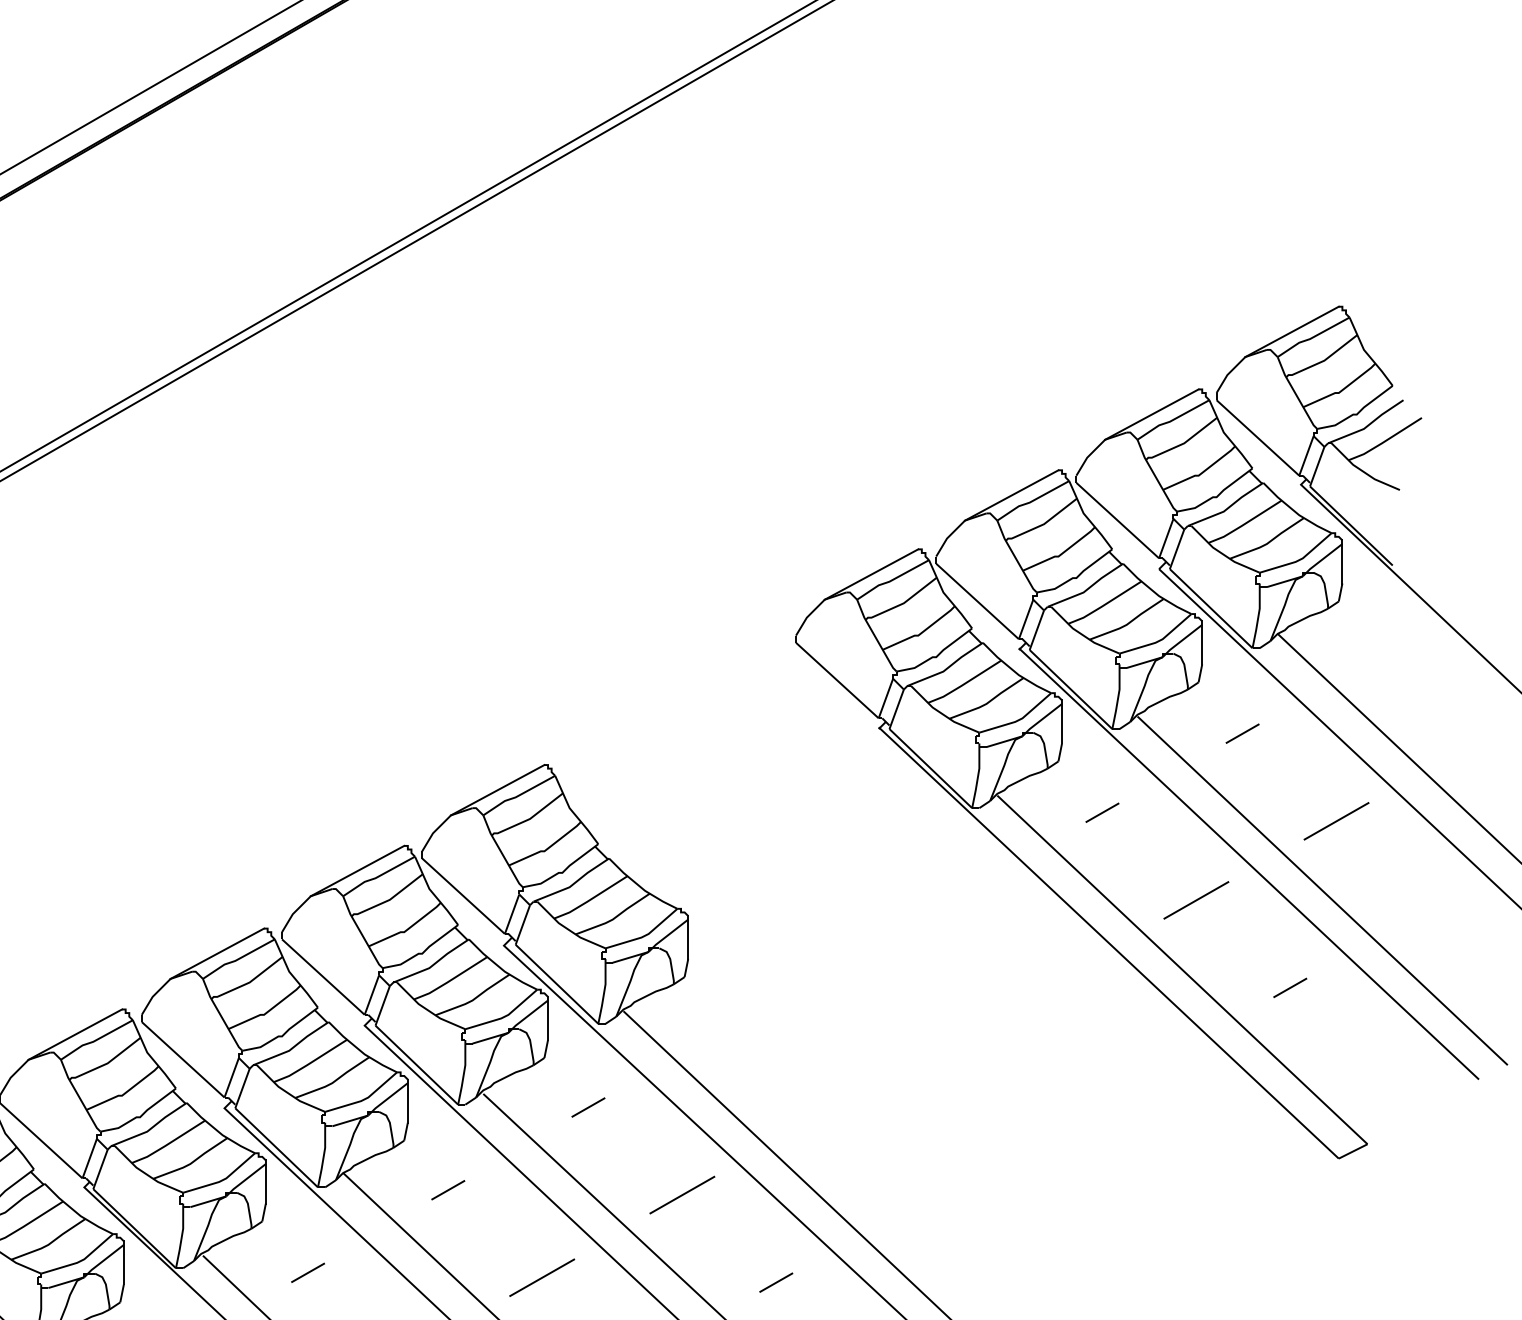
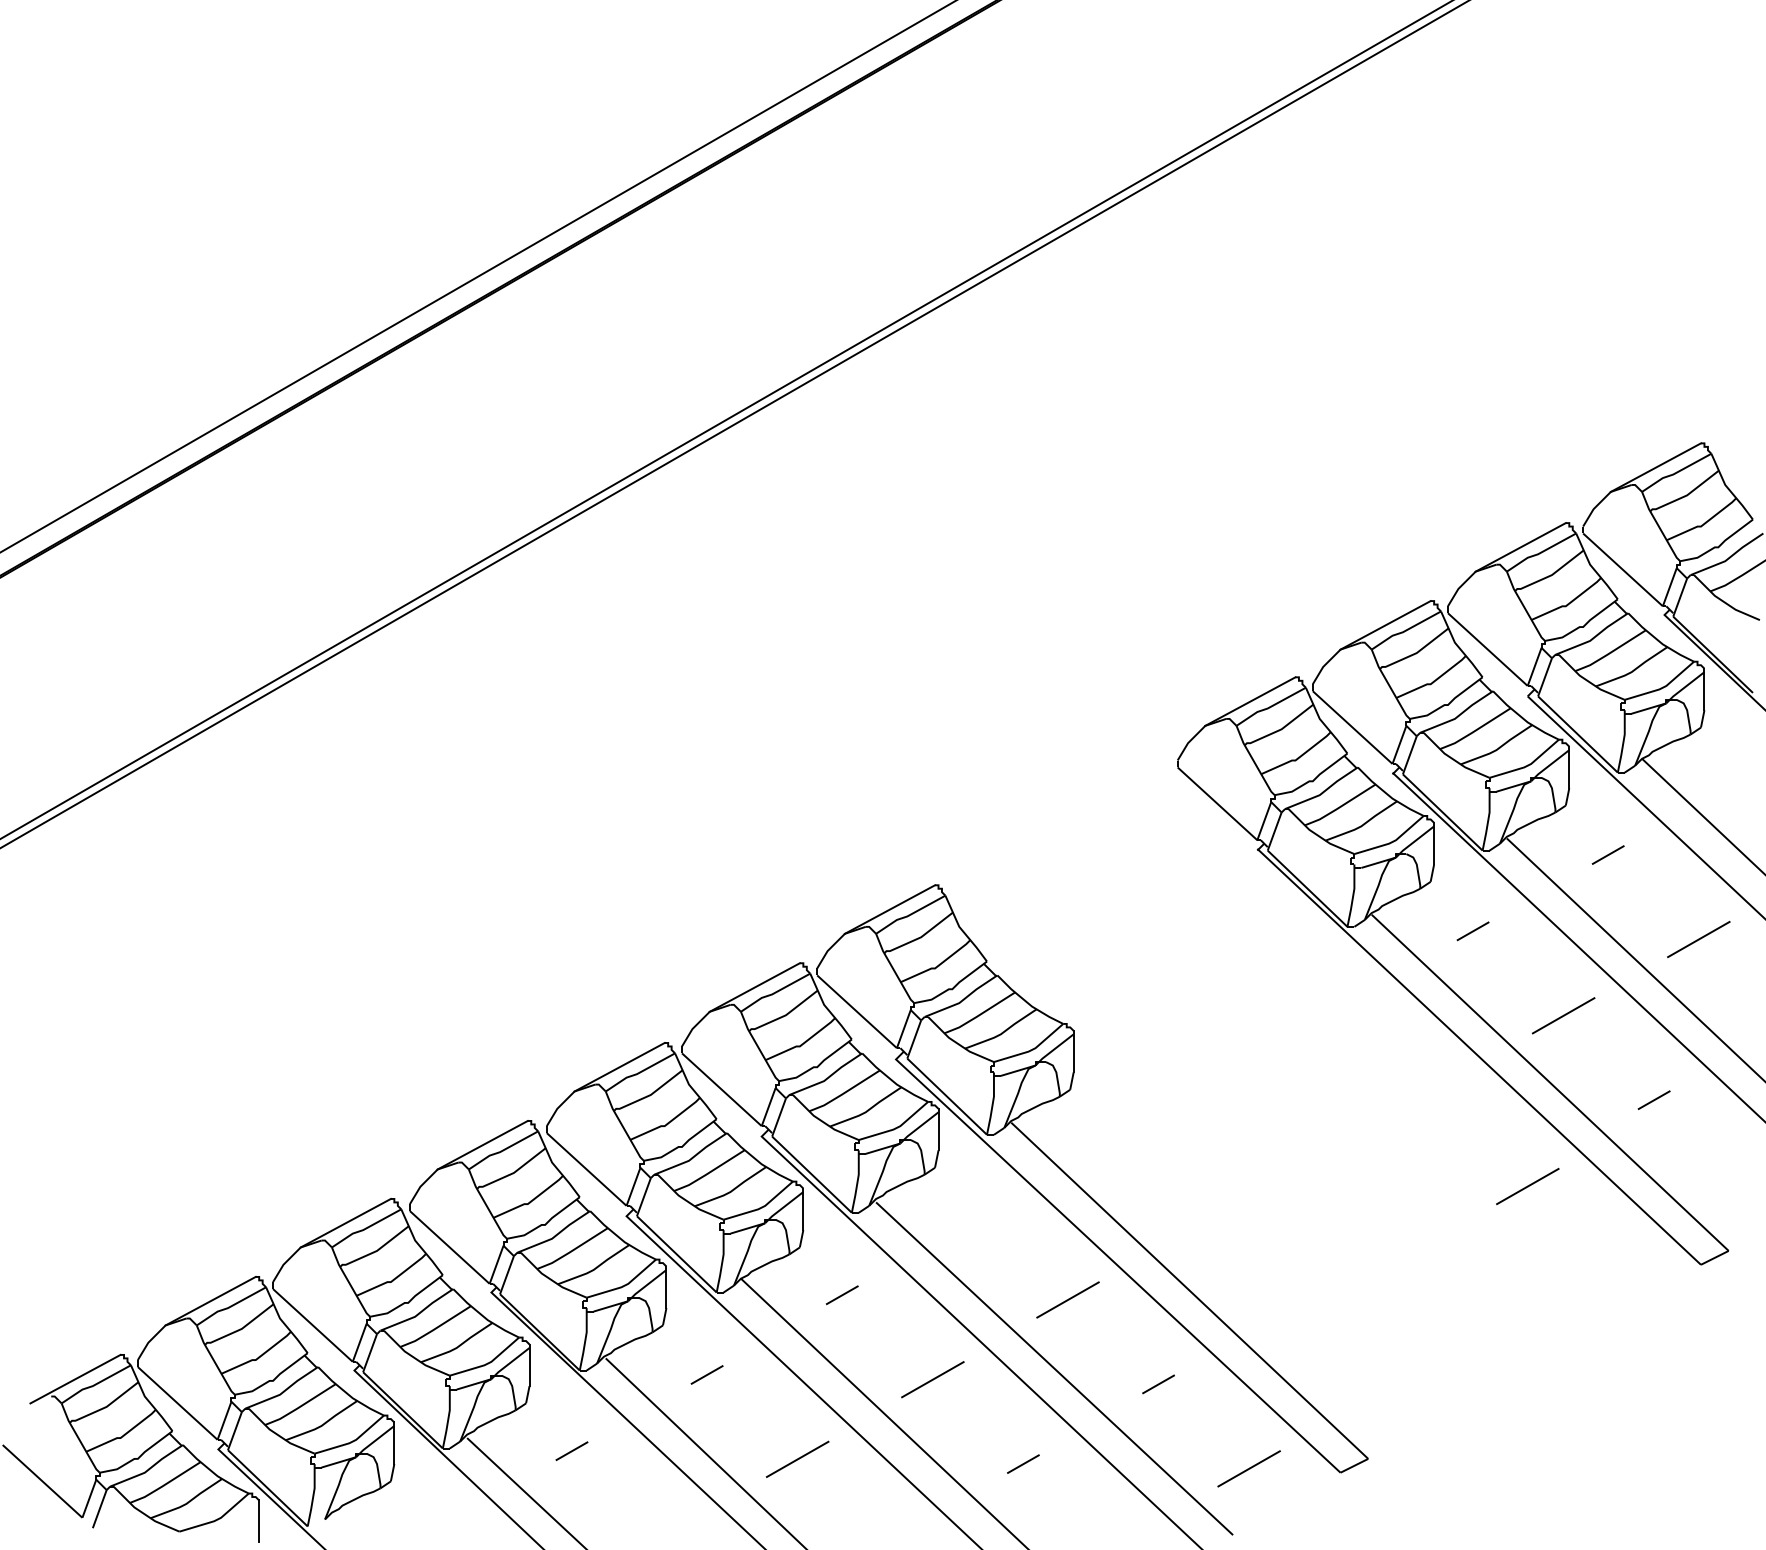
line: (1158, 1077) -> (1527, 1186), added
line: (588, 1107) -> (977, 1215), removed

